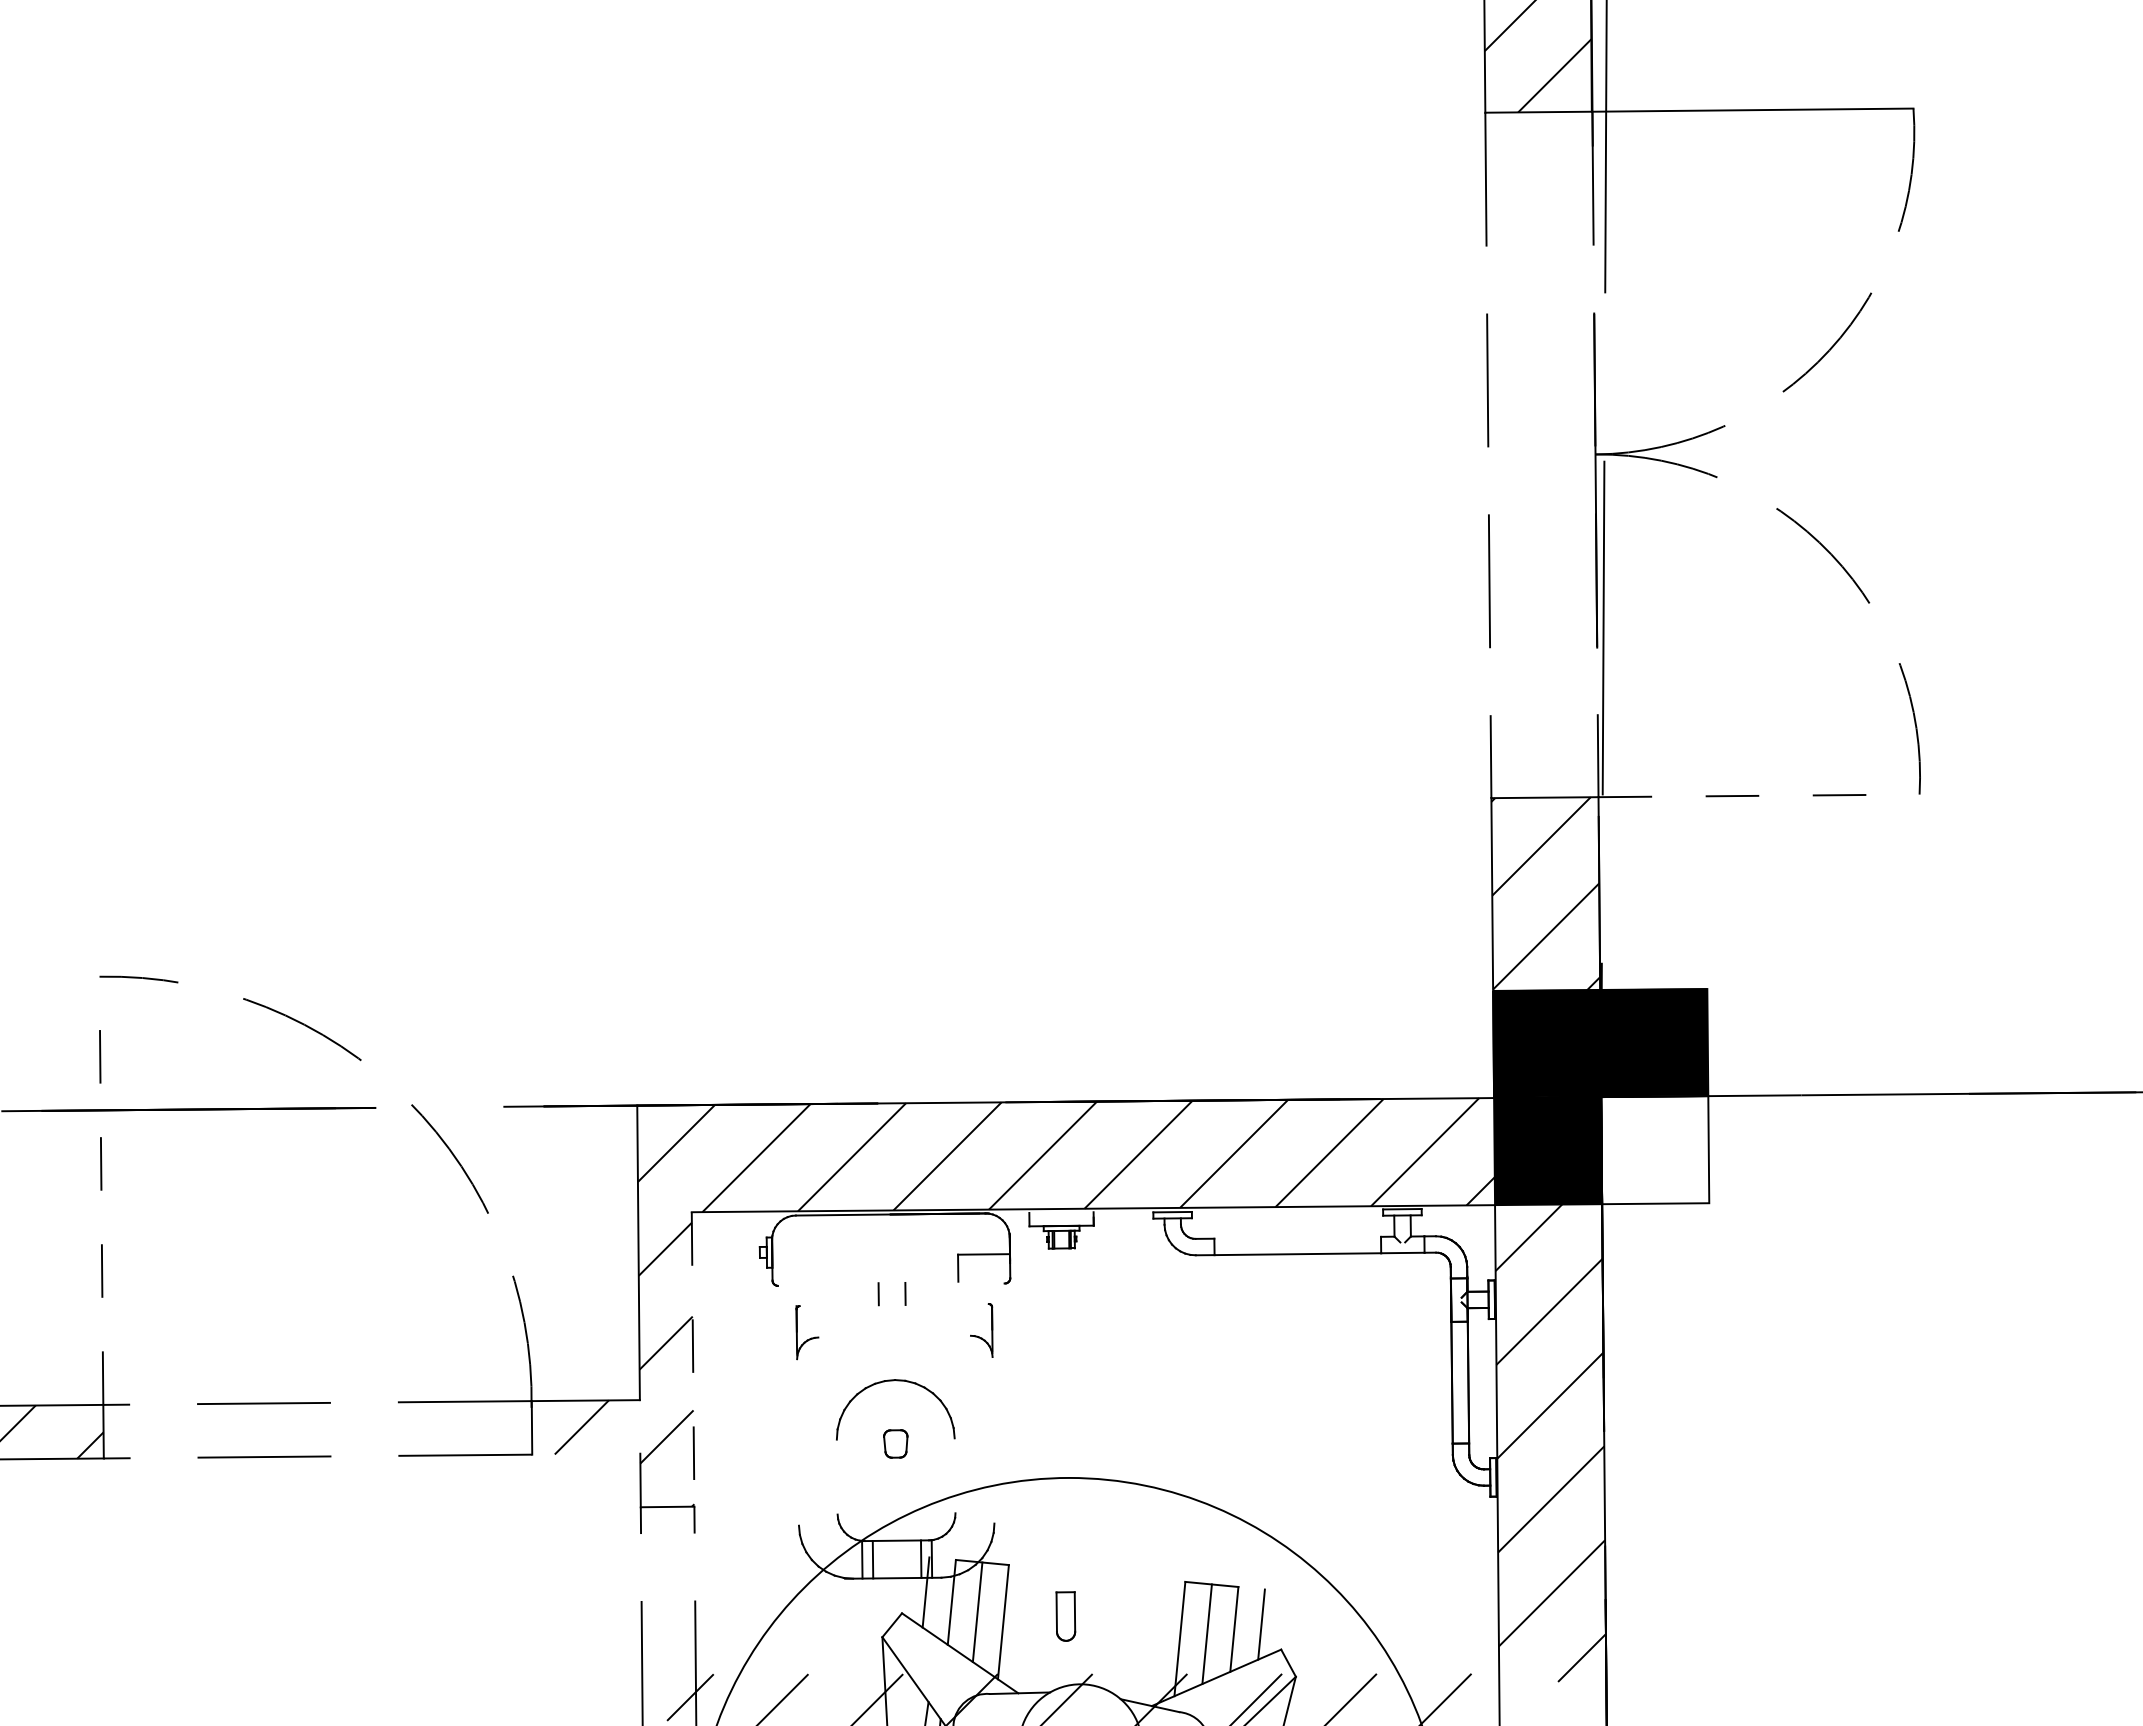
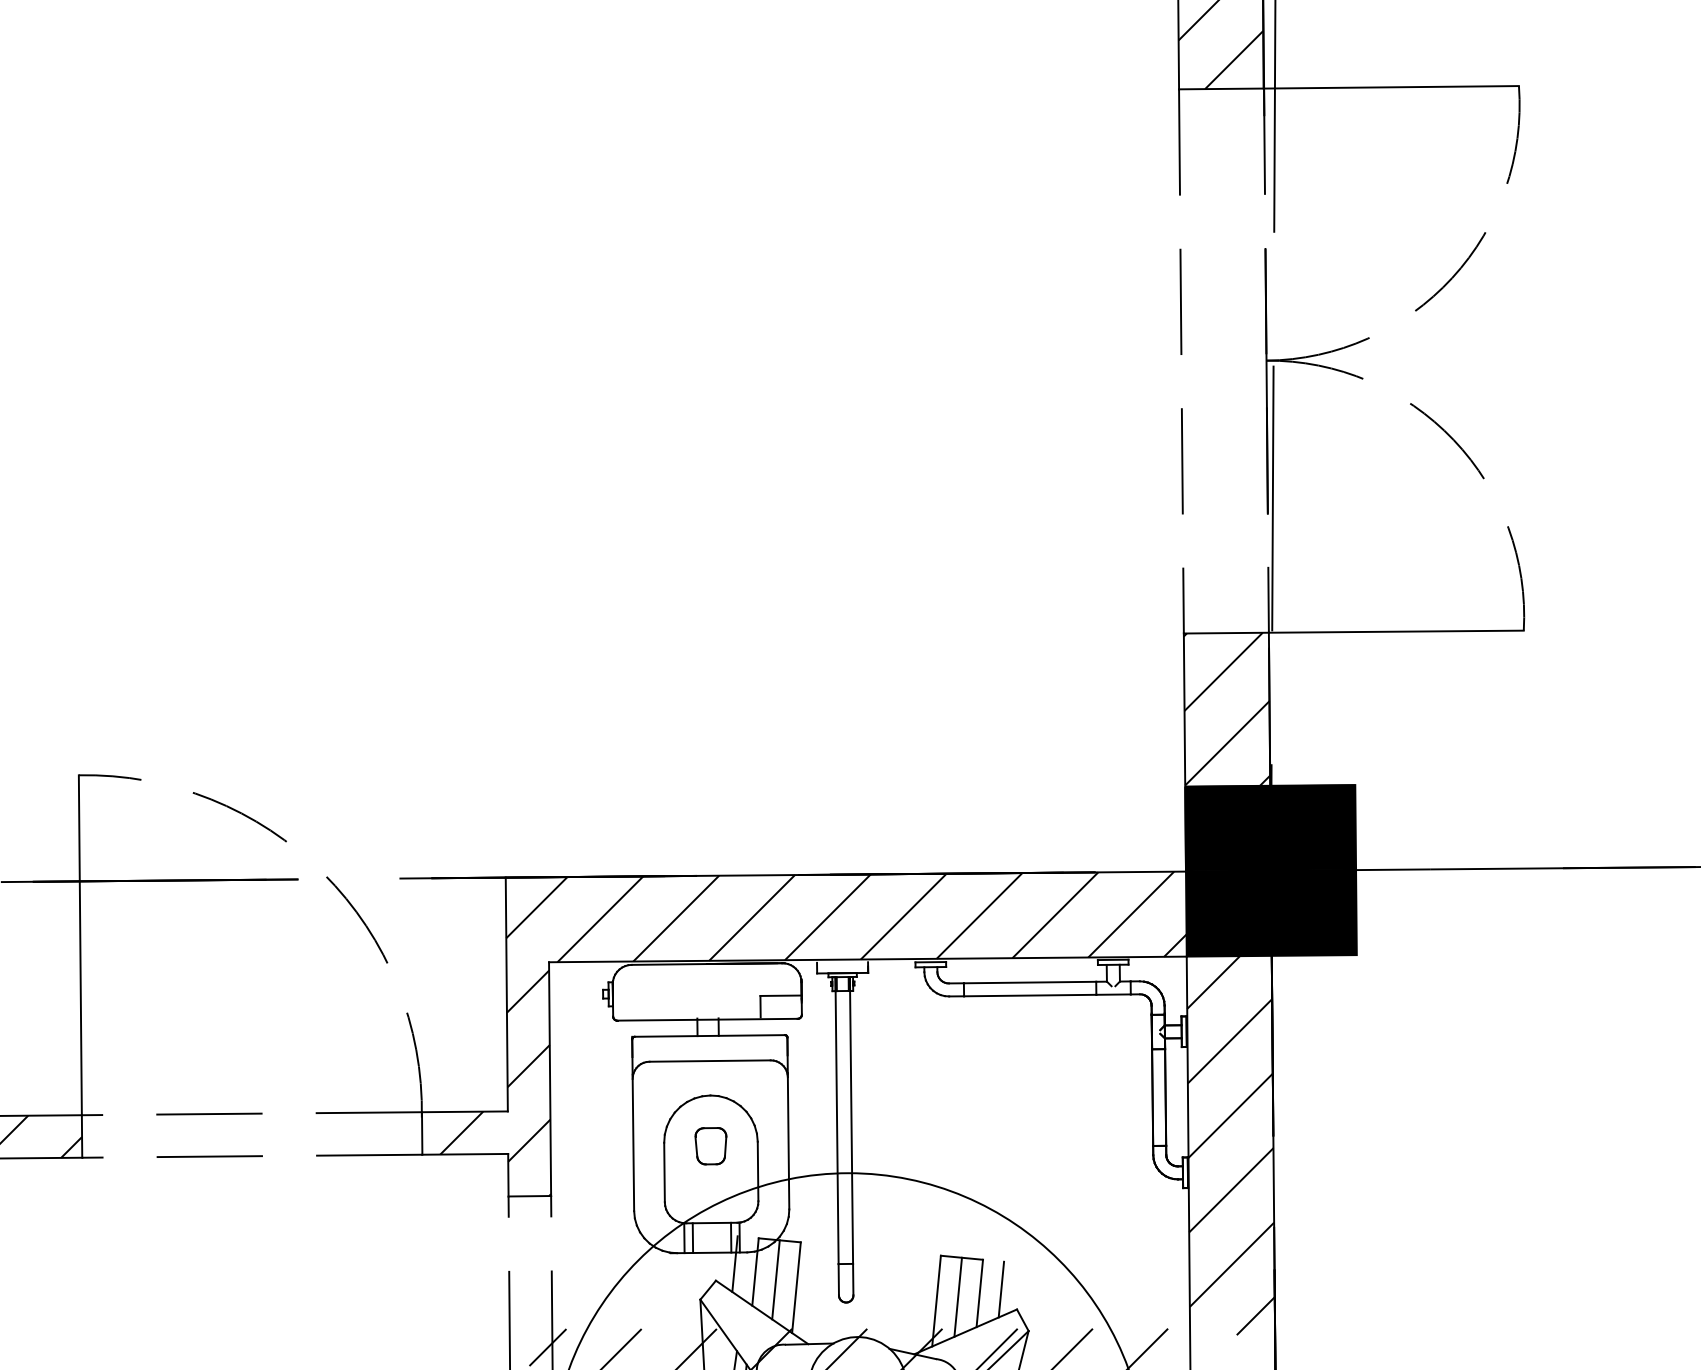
line: (1759, 795) -> (1396, 631), dashed -> solid
fill: (1655, 1150) -> (1314, 913), added
line: (101, 1190) -> (80, 945), dashed -> solid
line: (1297, 1237) -> (1029, 982), added
line: (891, 1284) -> (707, 1019), added
line: (893, 1305) -> (709, 1036), added
line: (894, 1336) -> (709, 1060), added
line: (693, 1359) -> (550, 1079), dashed -> solid
line: (1054, 1411) -> (837, 1120), added
line: (1072, 1411) -> (851, 1120), added
line: (993, 1437) -> (788, 1141), added
line: (798, 1439) -> (633, 1142), added
part: (895, 1443) -> (710, 1145), size x1.67
line: (586, 1453) -> (465, 1153), added
line: (954, 1475) -> (757, 1171), added
line: (836, 1476) -> (663, 1172), added

